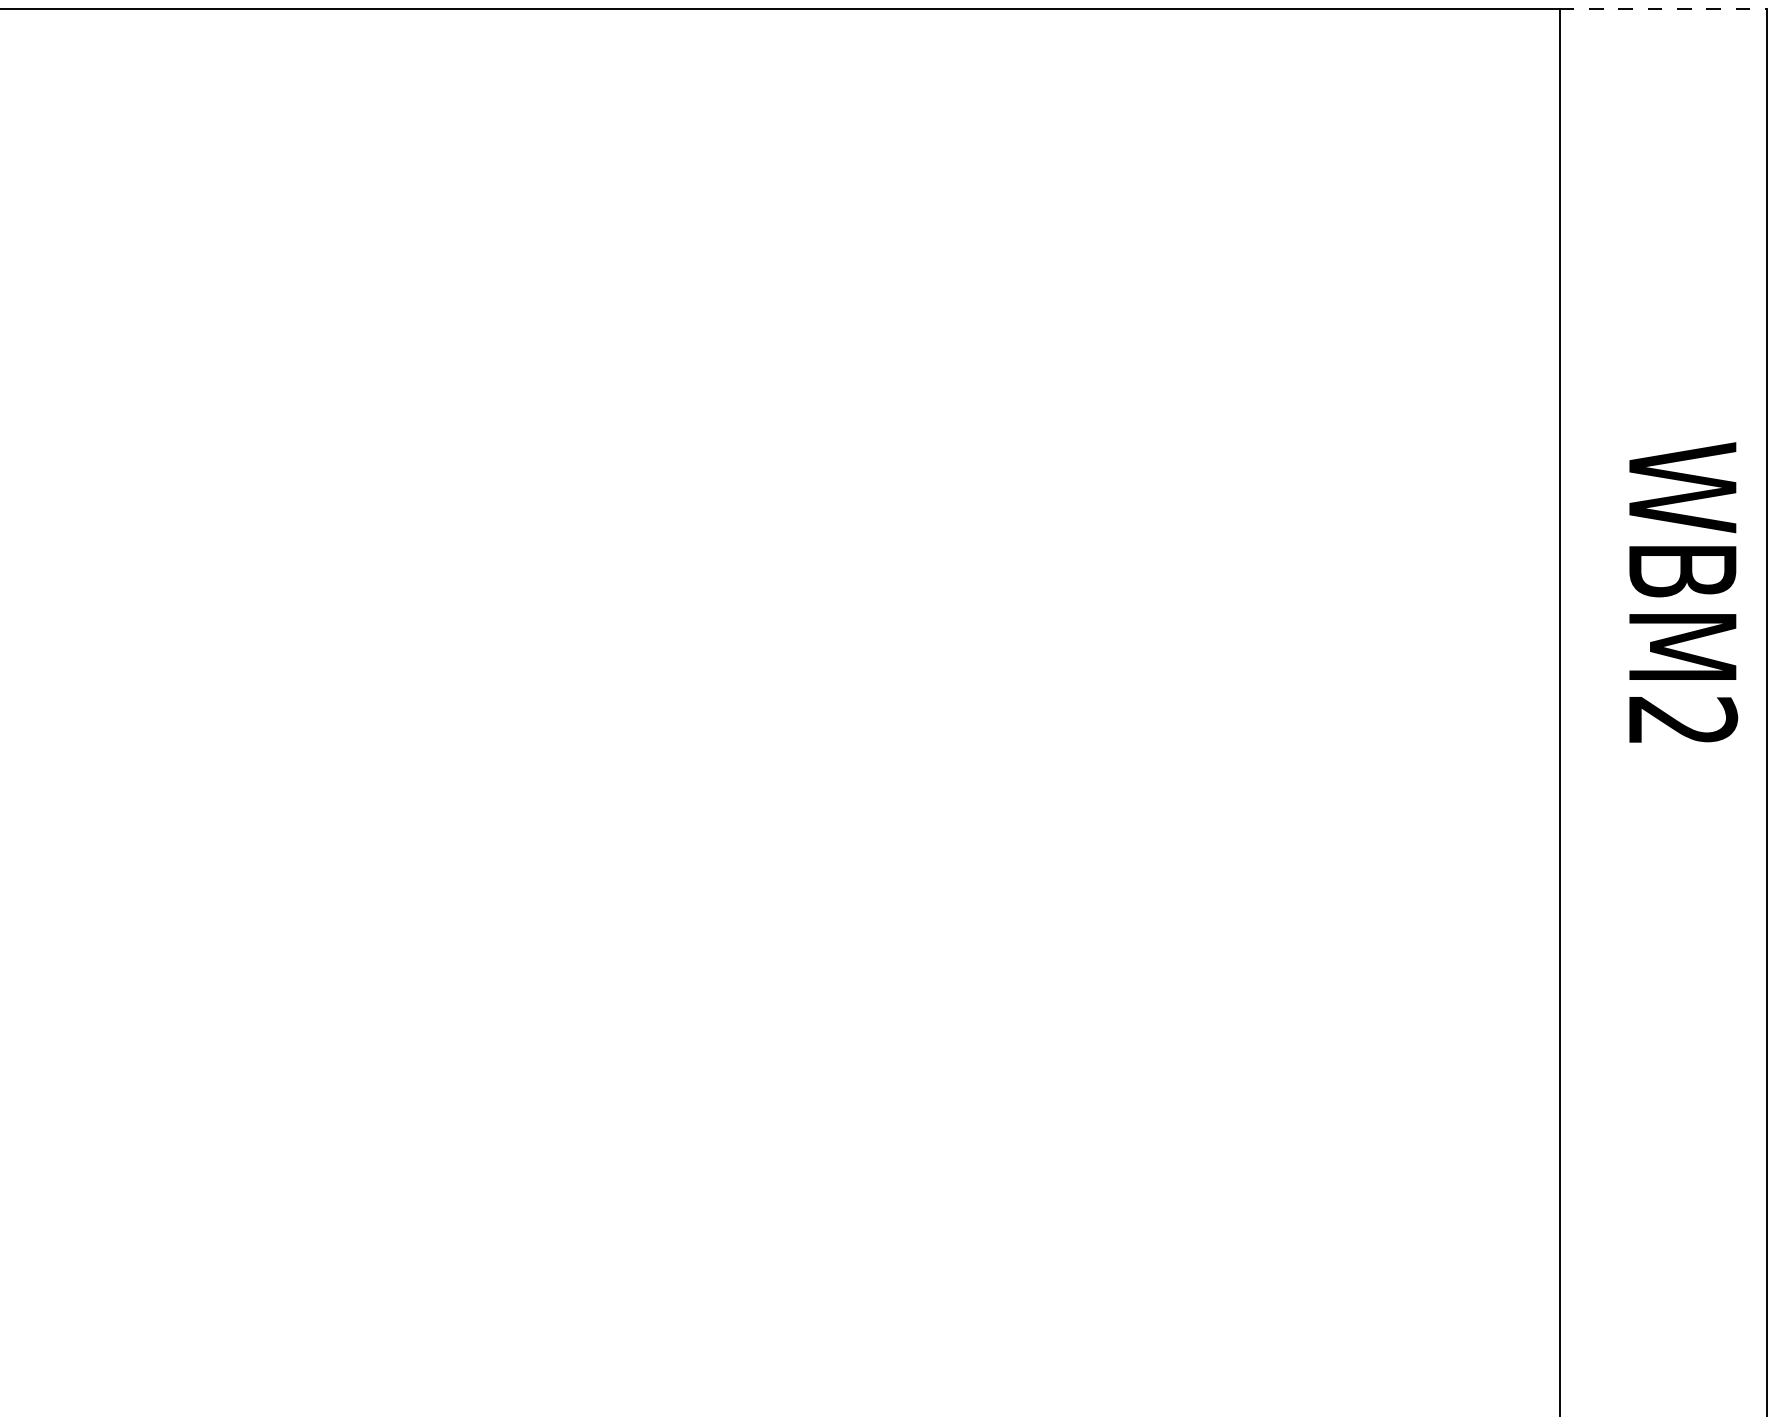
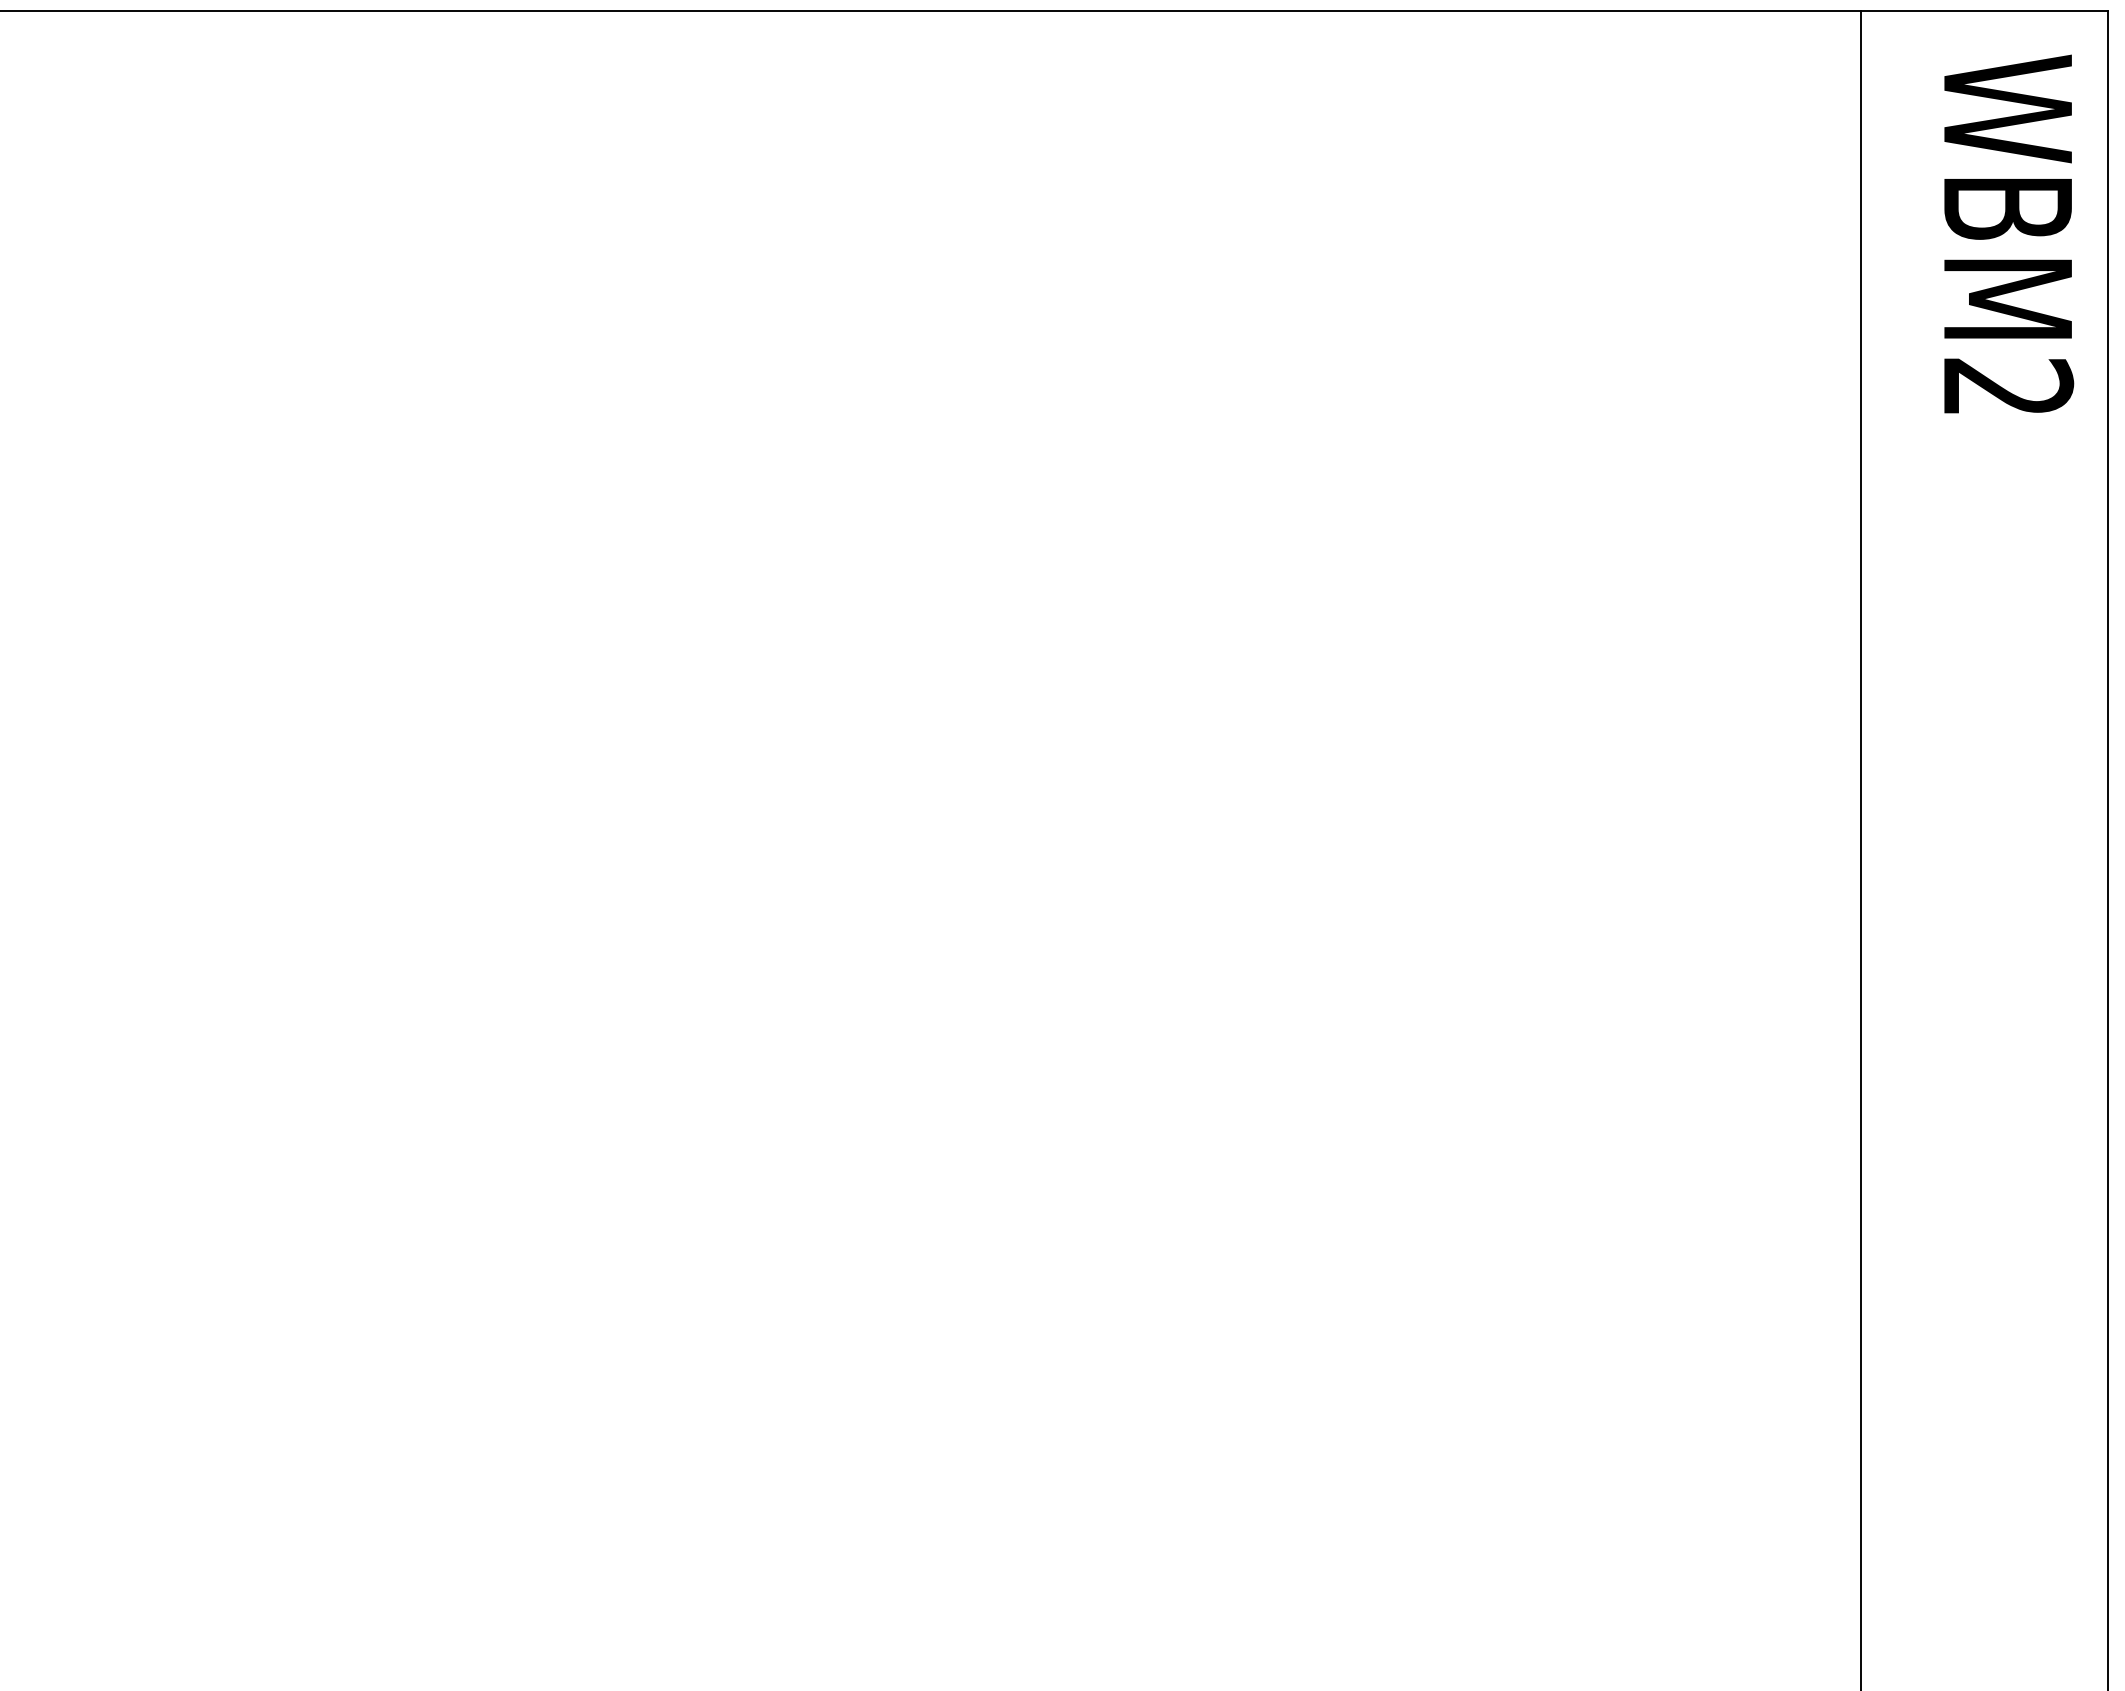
line: (1663, 8) -> (1985, 10), dashed -> solid
text: (1683, 592) -> (2009, 233), moved

